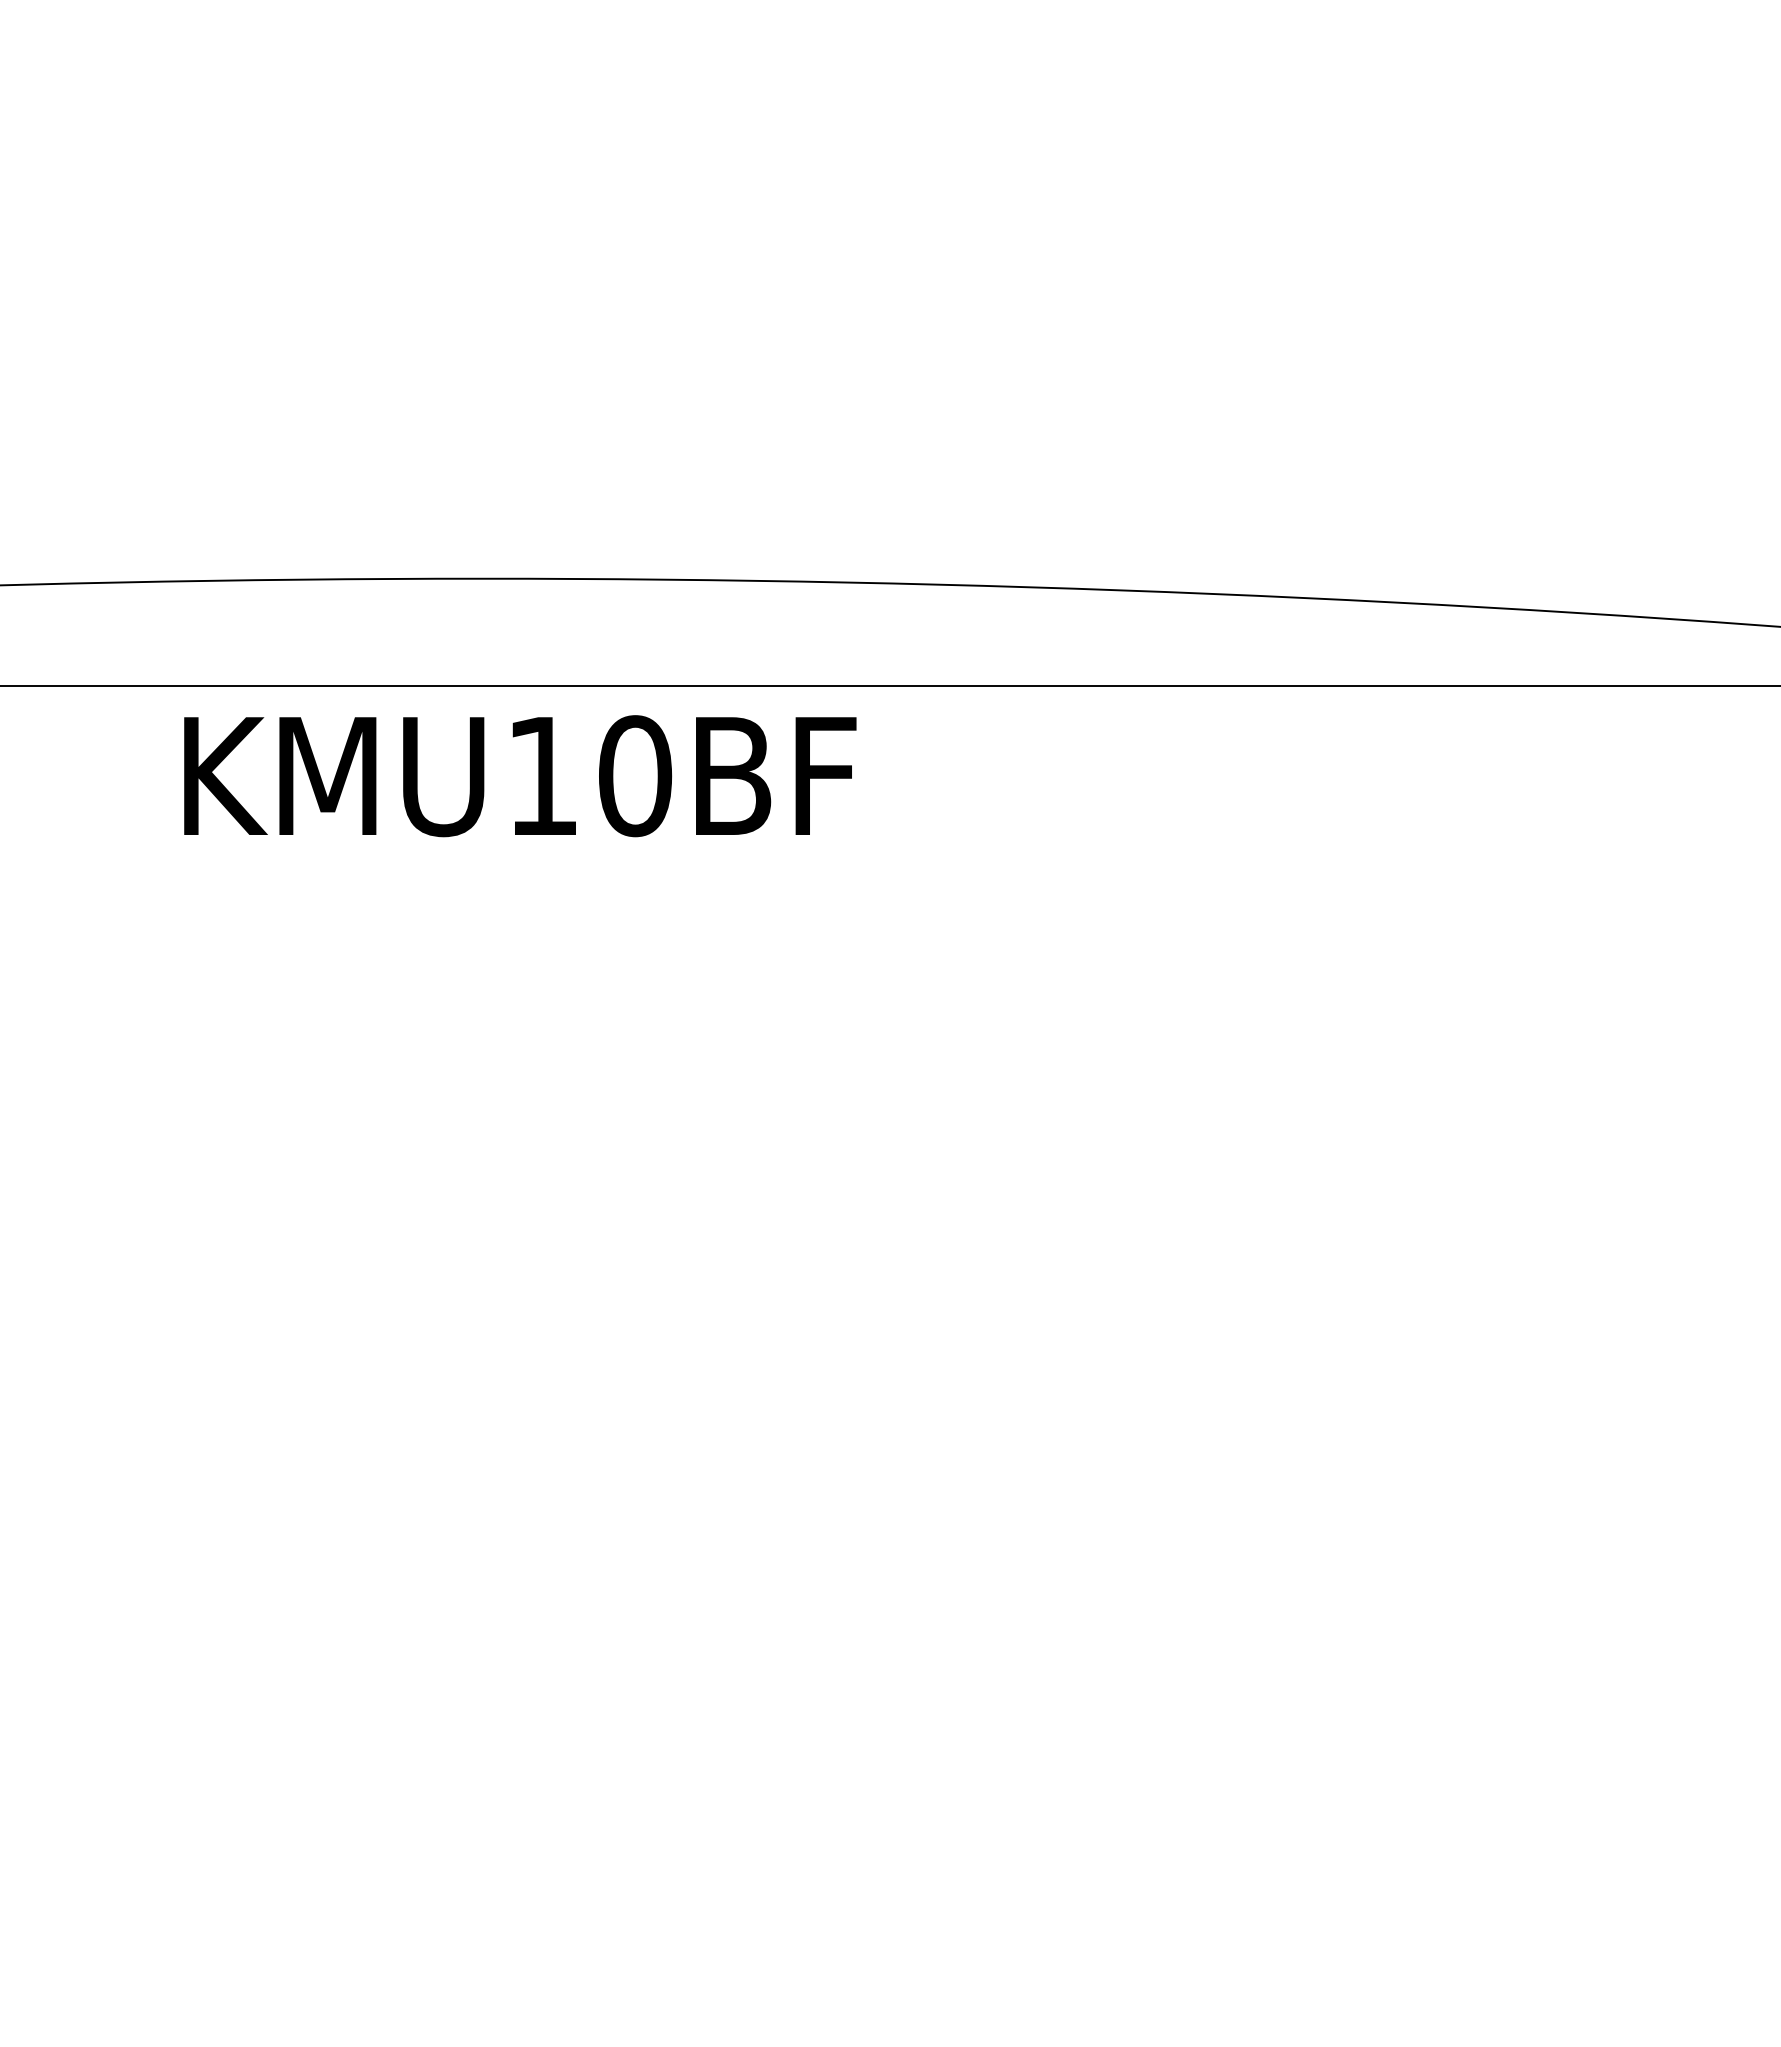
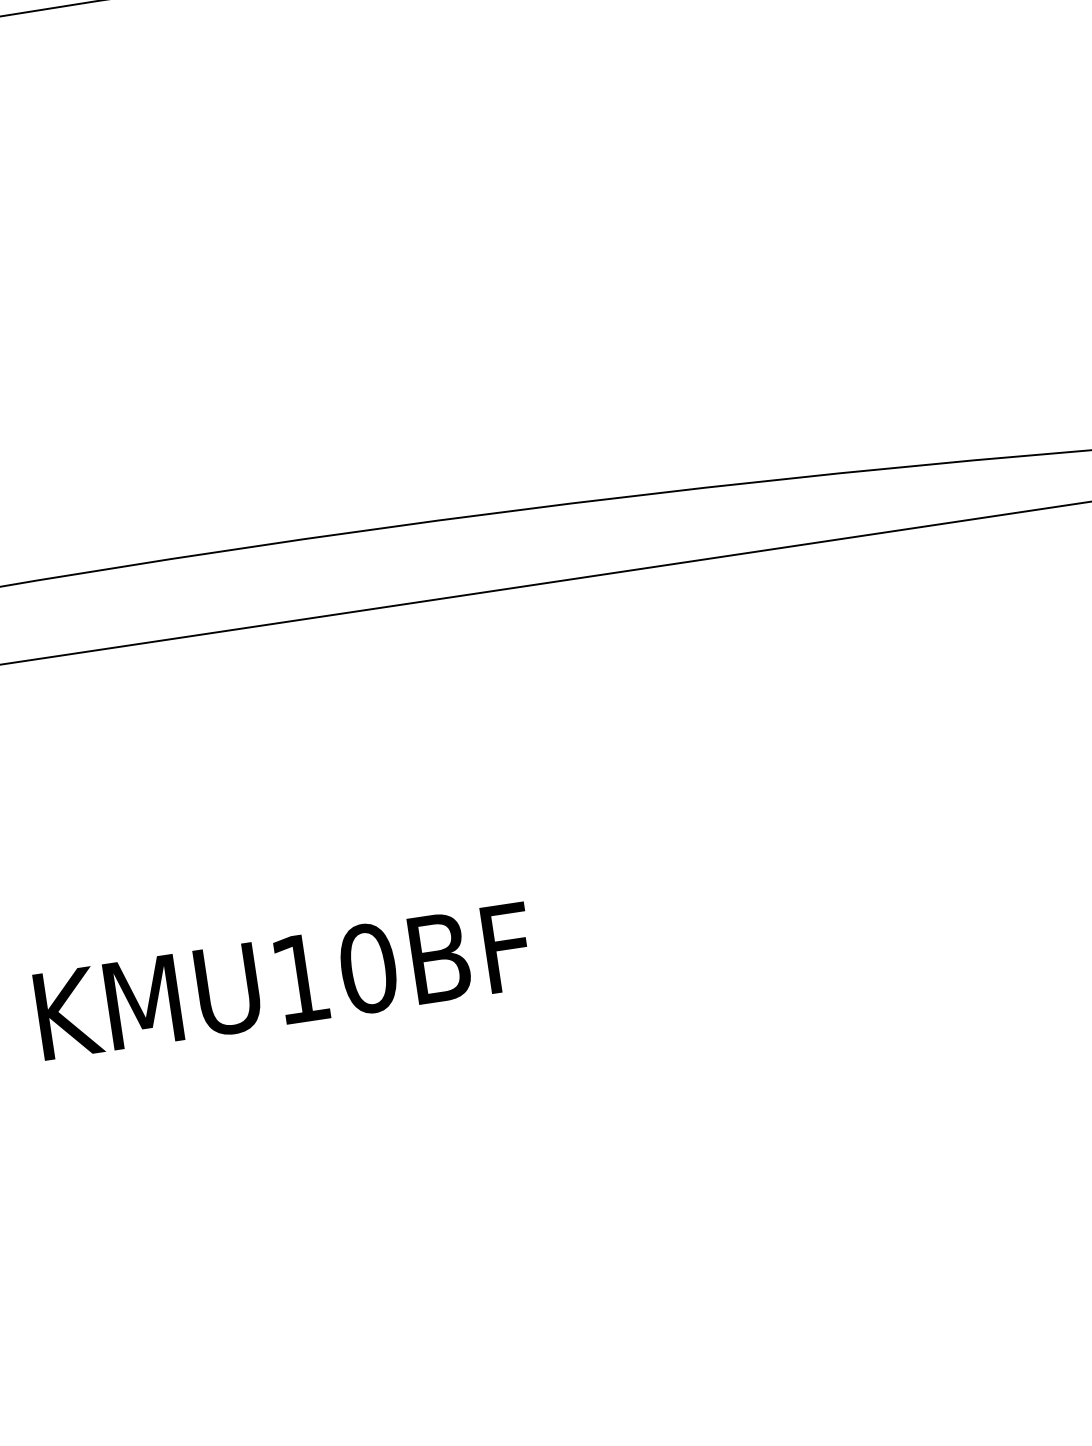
text: (520, 776) -> (284, 981), moved

